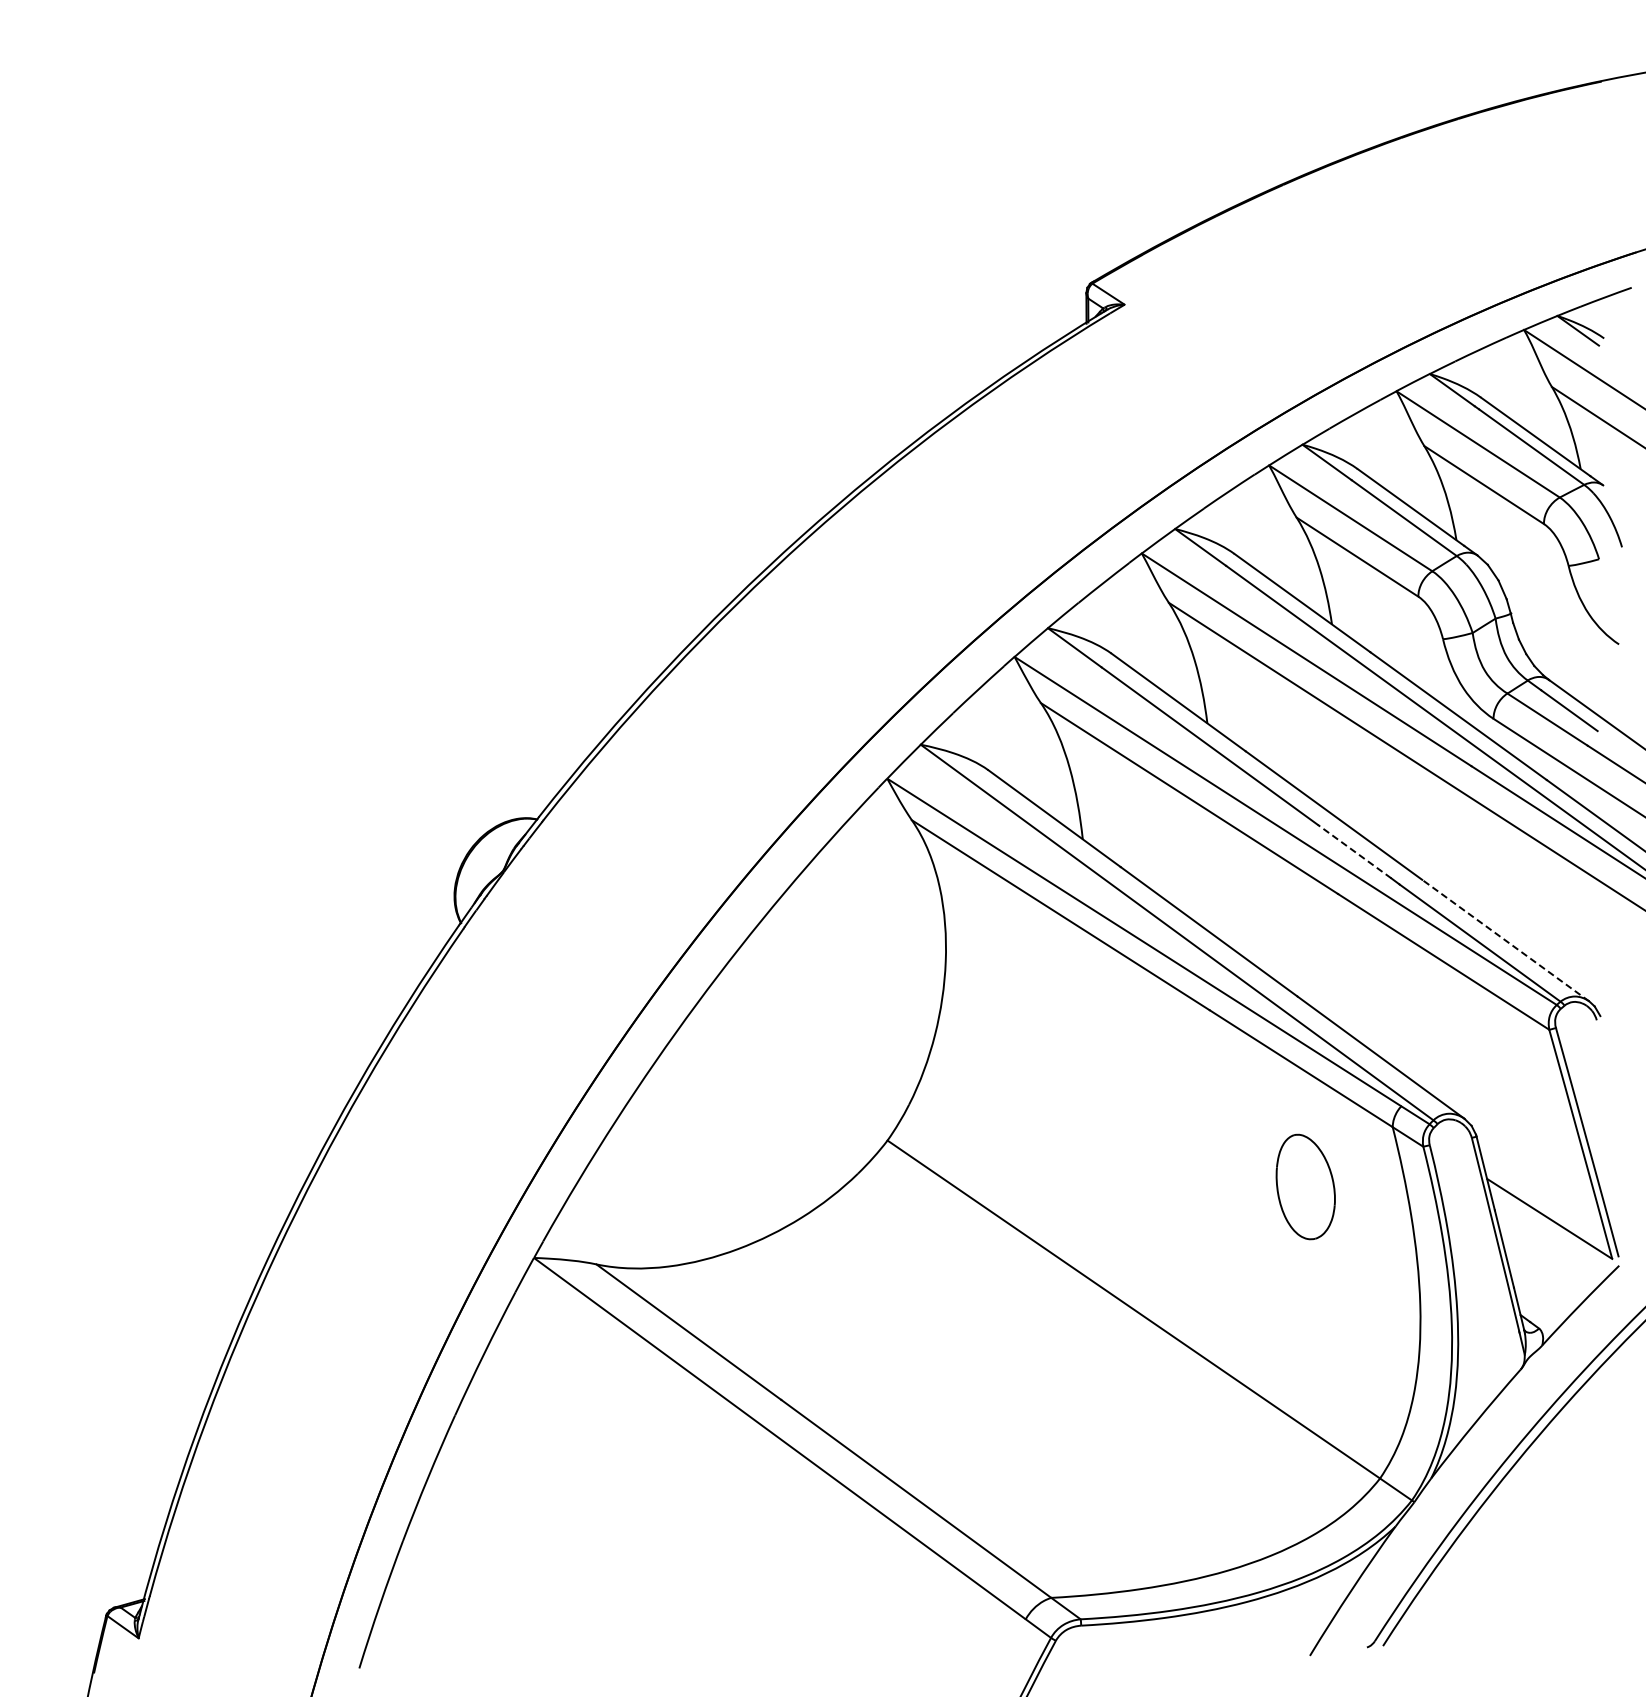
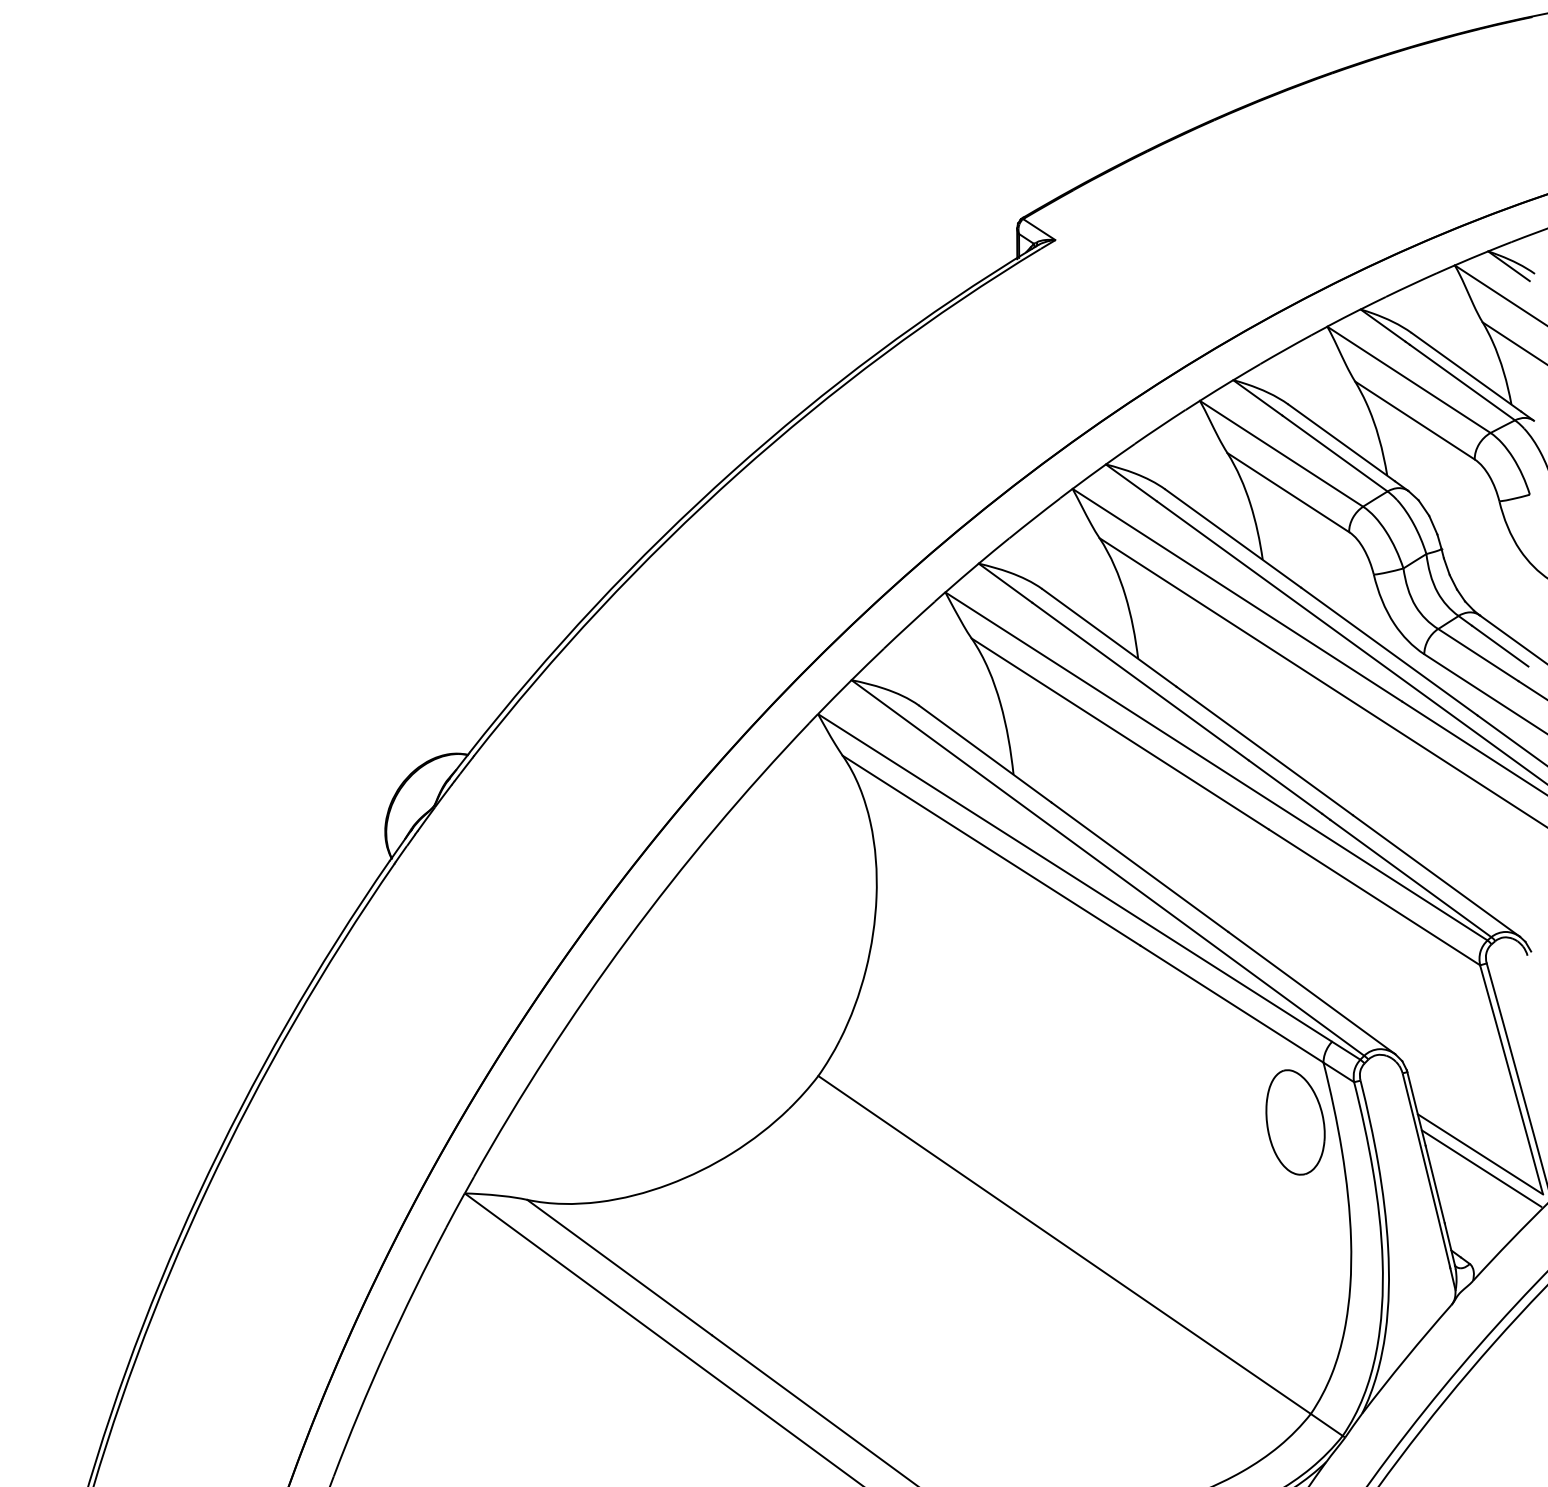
line: (1354, 851) -> (1285, 786), dashed -> solid
line: (1505, 940) -> (1436, 875), dashed -> solid
part: (1305, 1186) -> (1295, 1121), moved
line: (1550, 1232) -> (1481, 1167), added

